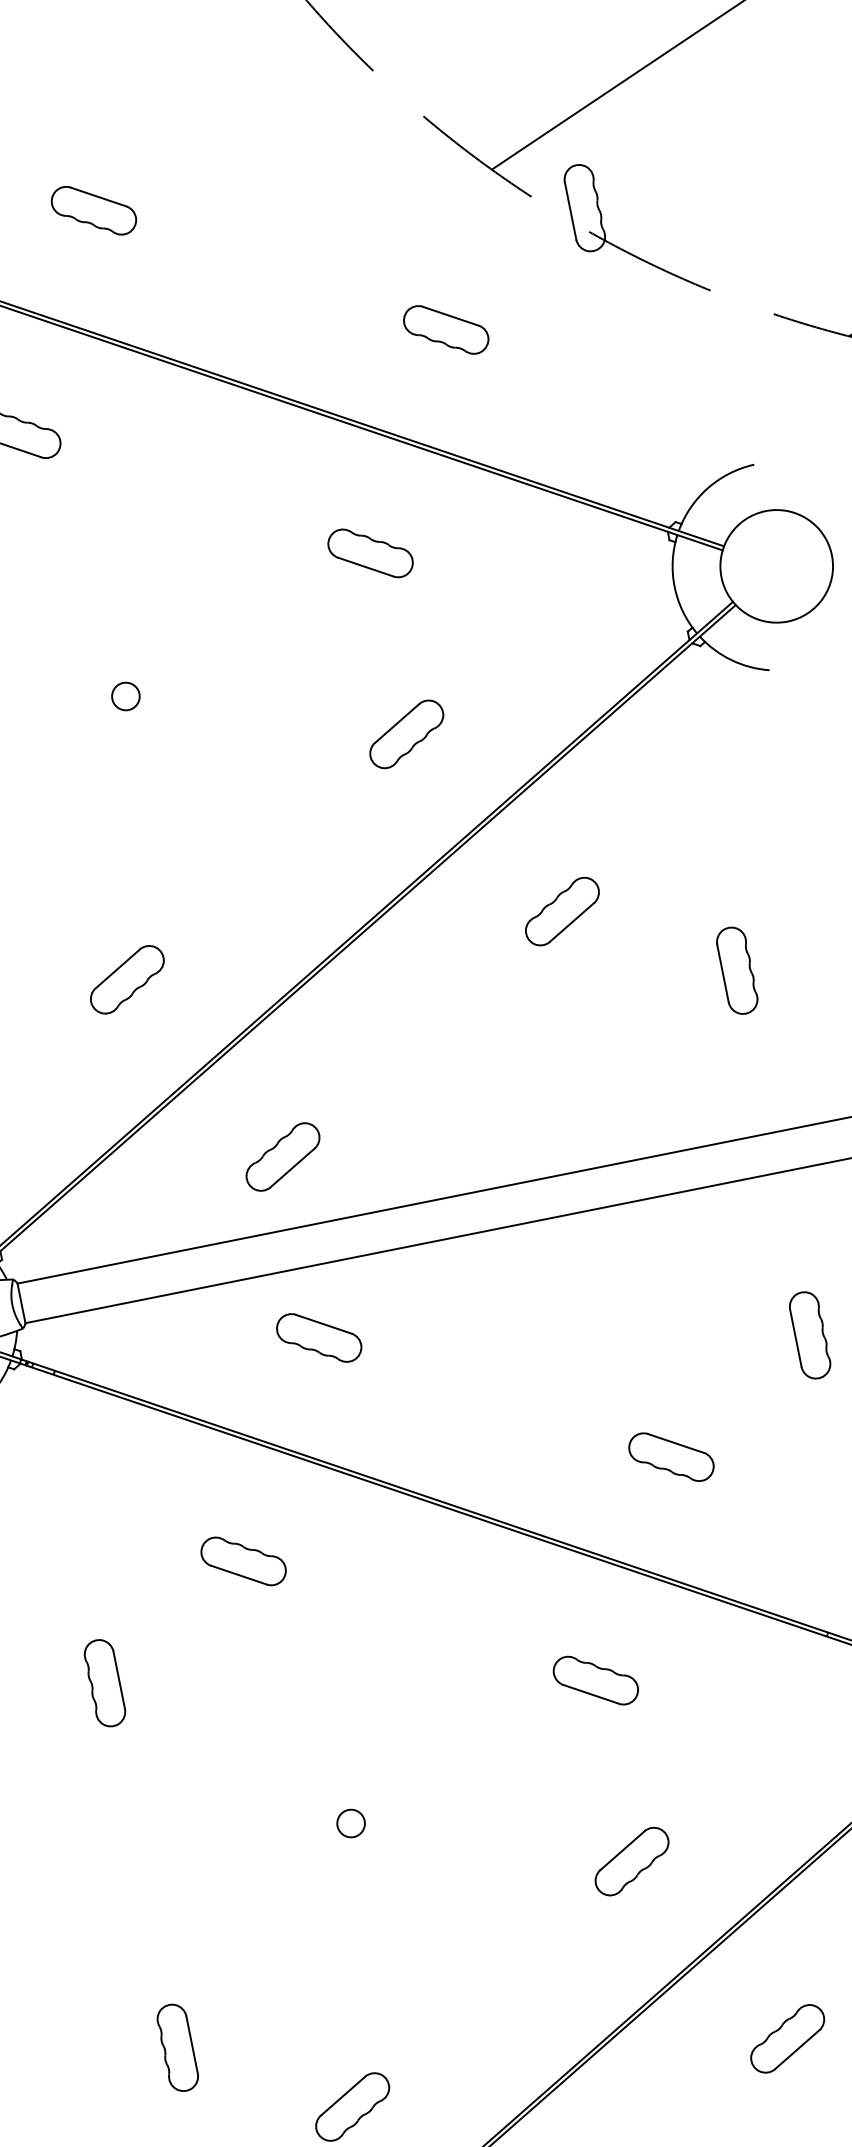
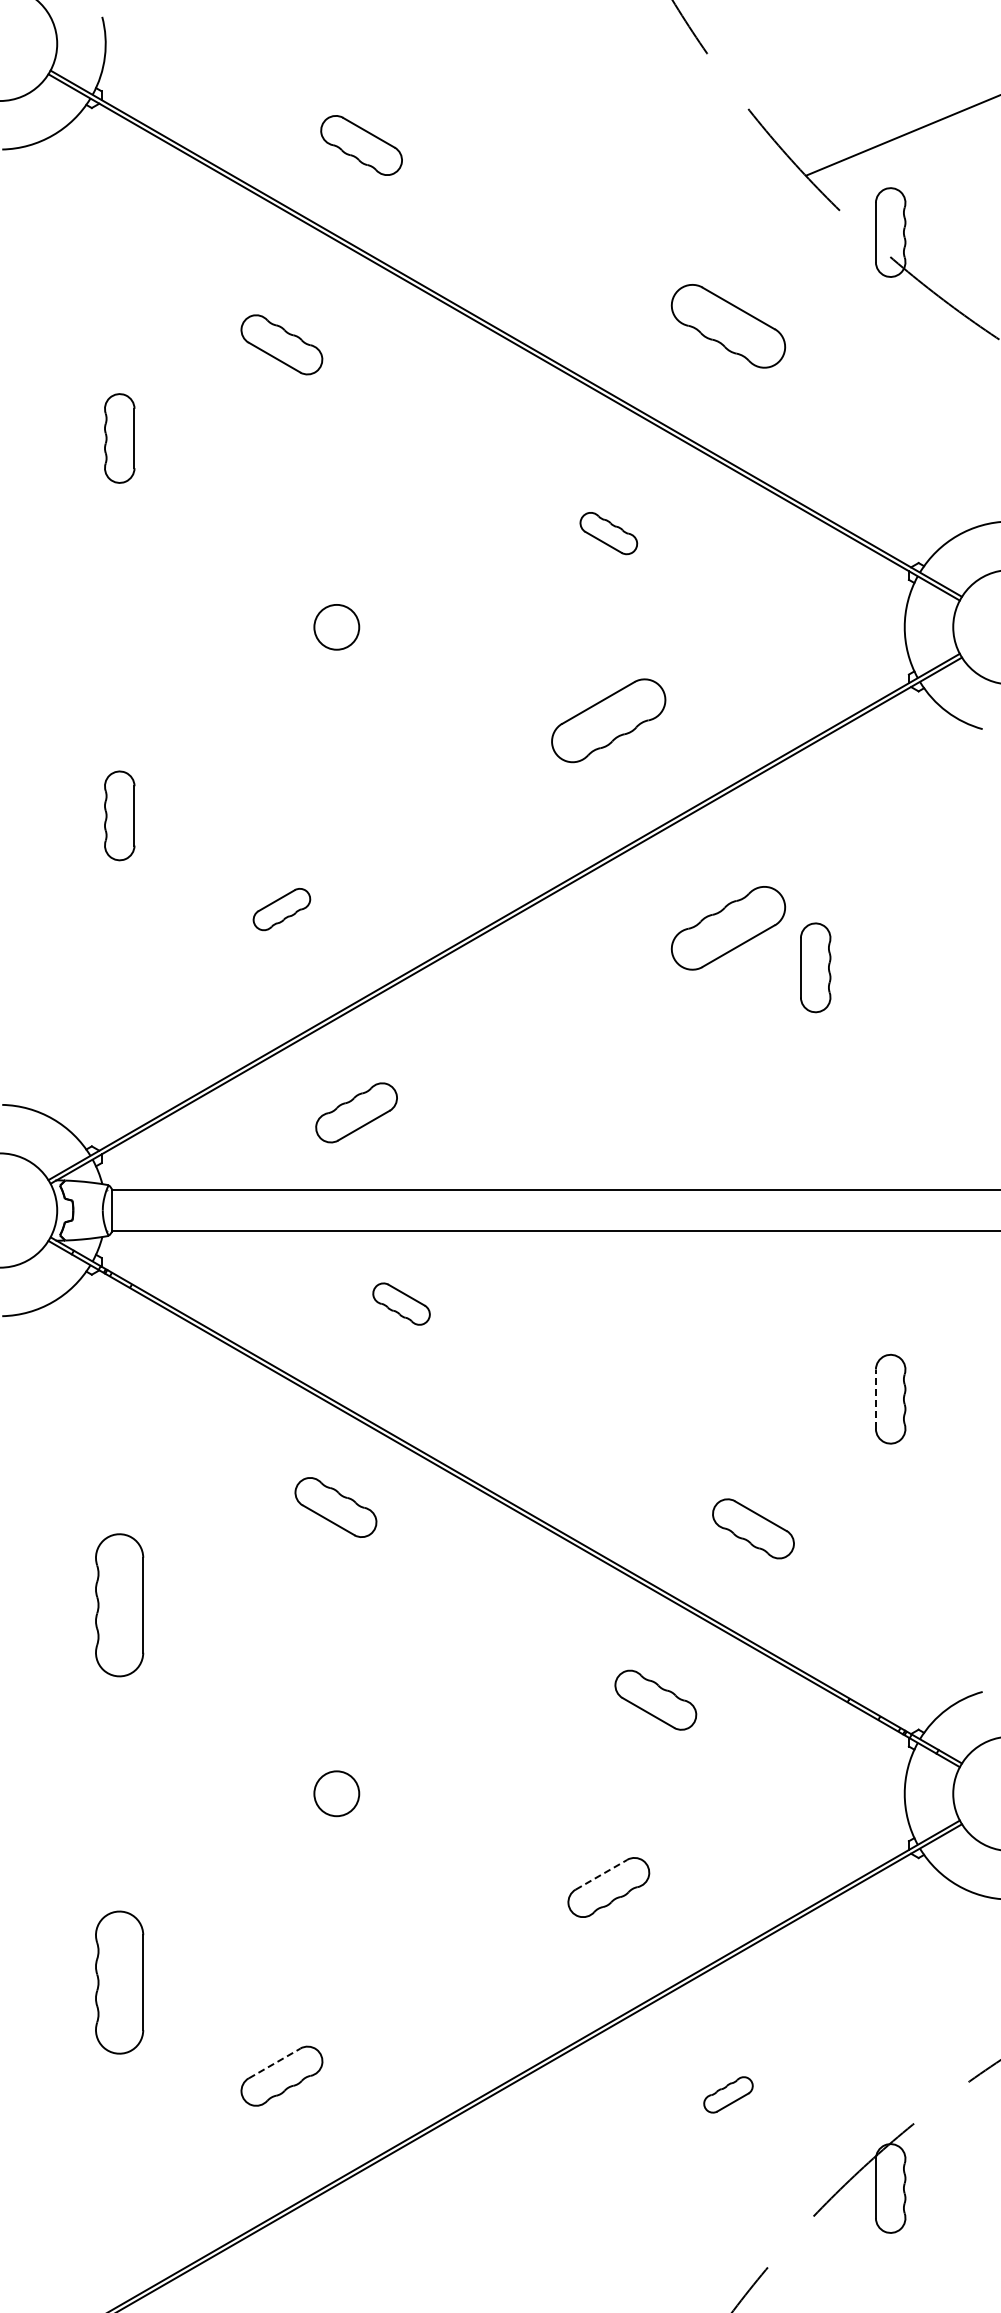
part: (93, 210) -> (361, 145), moved
part: (446, 329) -> (728, 325), size x1.4
part: (370, 553) -> (608, 533), size x0.7
circle: (125, 696) -> (336, 627), size x1.6
part: (406, 734) -> (608, 720), size x1.4
part: (562, 910) -> (728, 927), size x1.4
part: (736, 970) -> (815, 967), moved
part: (126, 979) -> (281, 909), size x0.7
part: (282, 1156) -> (356, 1112), moved
part: (318, 1337) -> (401, 1303), size x0.7
line: (795, 1338) -> (875, 1399), solid -> dashed
part: (671, 1456) -> (753, 1528), moved
part: (243, 1561) -> (335, 1507), moved
part: (595, 1680) -> (655, 1699), moved
part: (104, 1682) -> (119, 1604), size x1.6
circle: (350, 1823) -> (336, 1793), size x1.6
line: (622, 1850) -> (601, 1874), solid -> dashed
part: (787, 2038) -> (728, 2094), size x0.6
part: (177, 2047) -> (119, 1982), size x1.6
line: (342, 2096) -> (274, 2063), solid -> dashed

